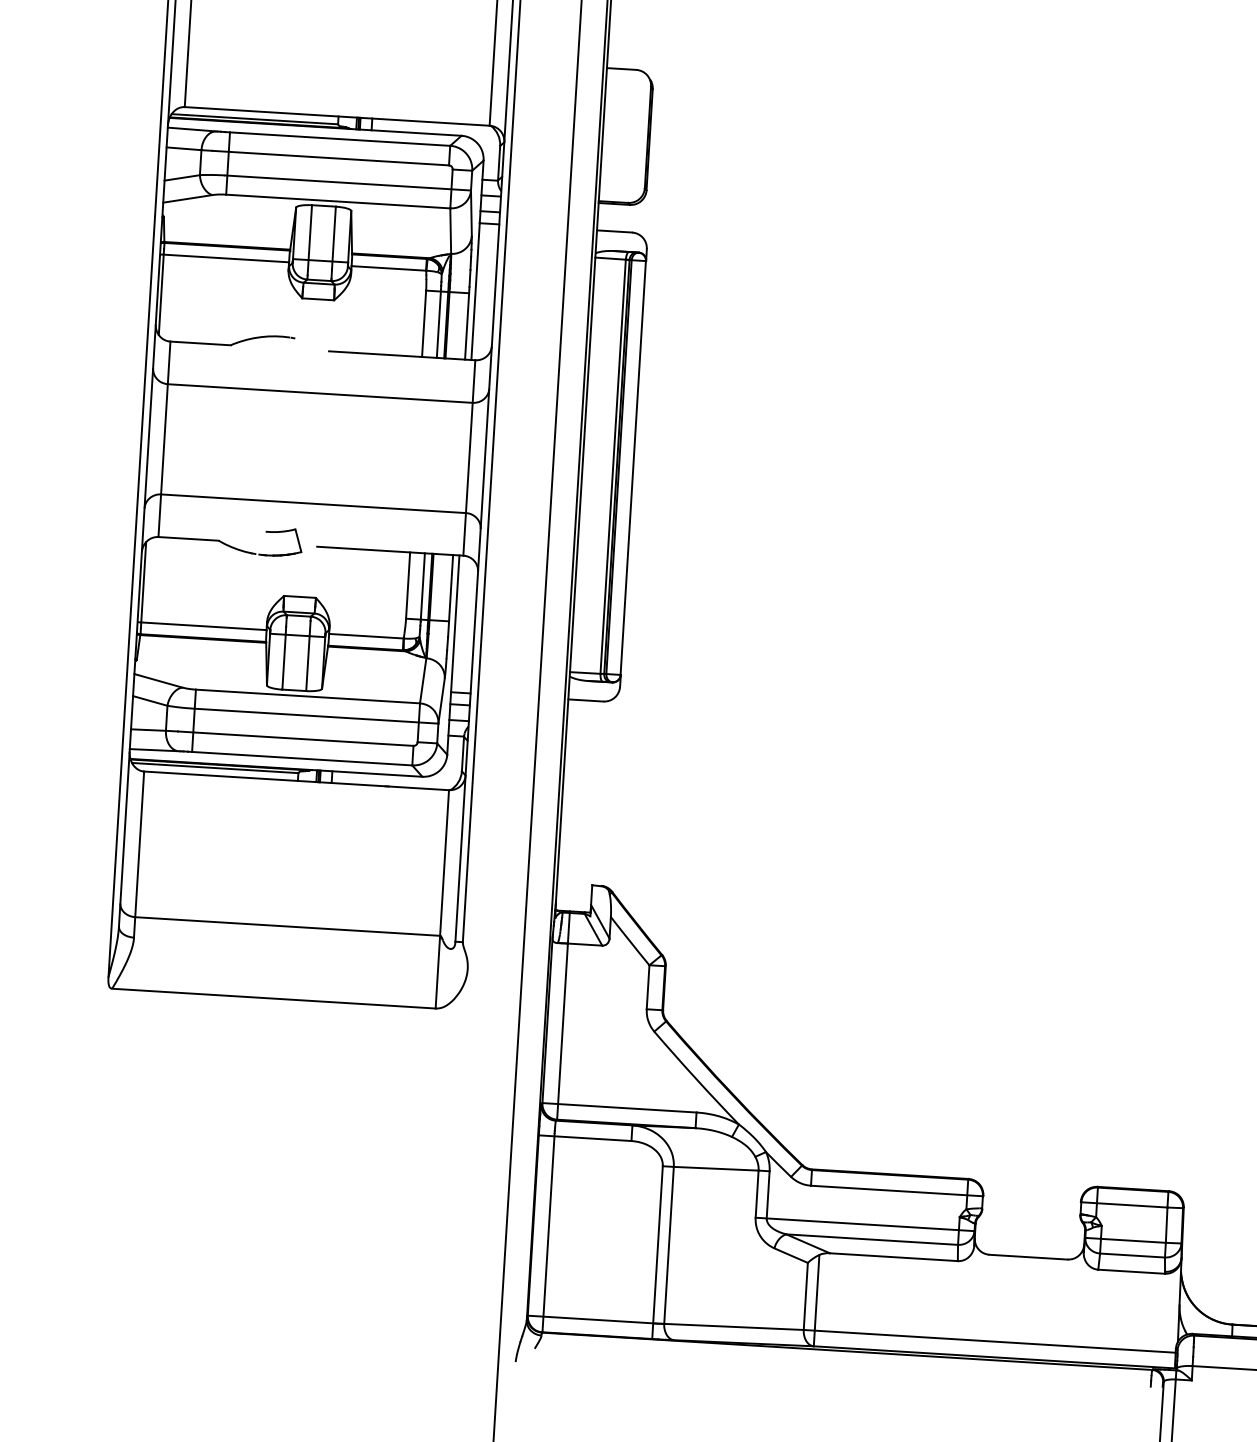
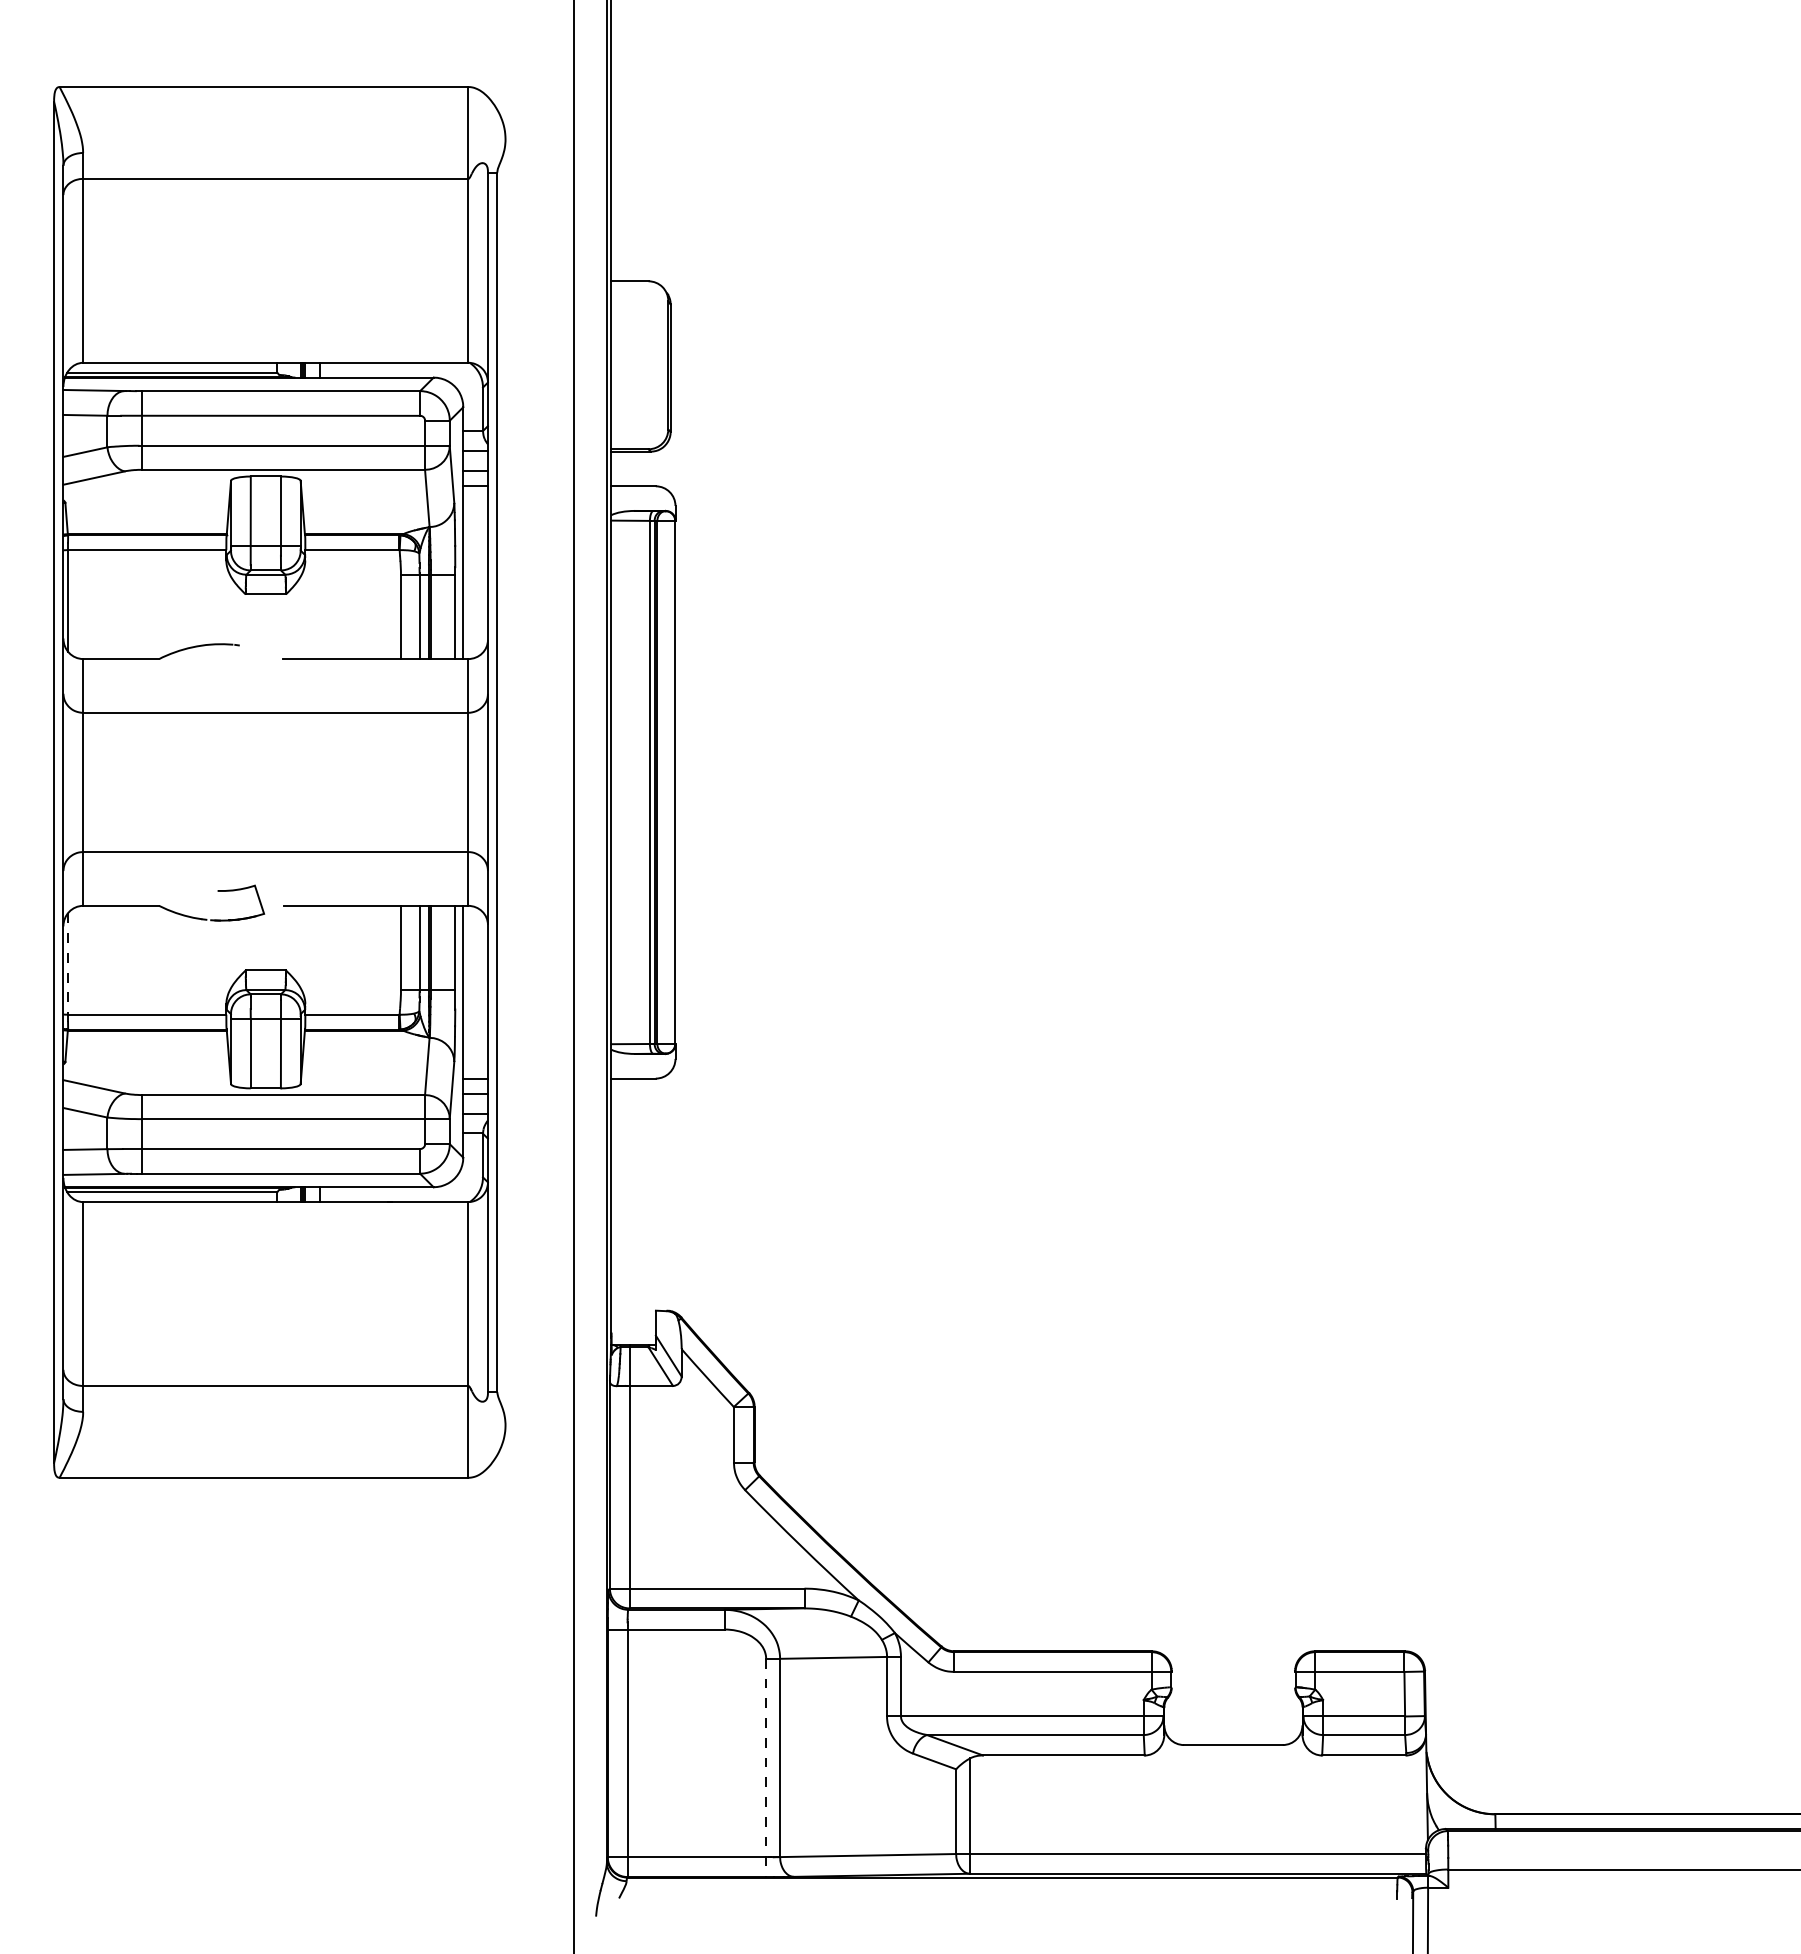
line: (143, 585) -> (68, 967), solid -> dashed
line: (657, 1253) -> (766, 1768), solid -> dashed

